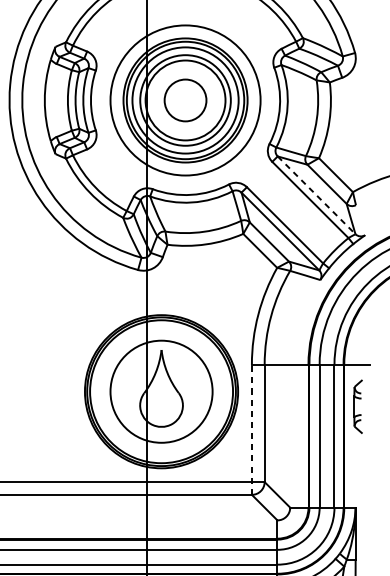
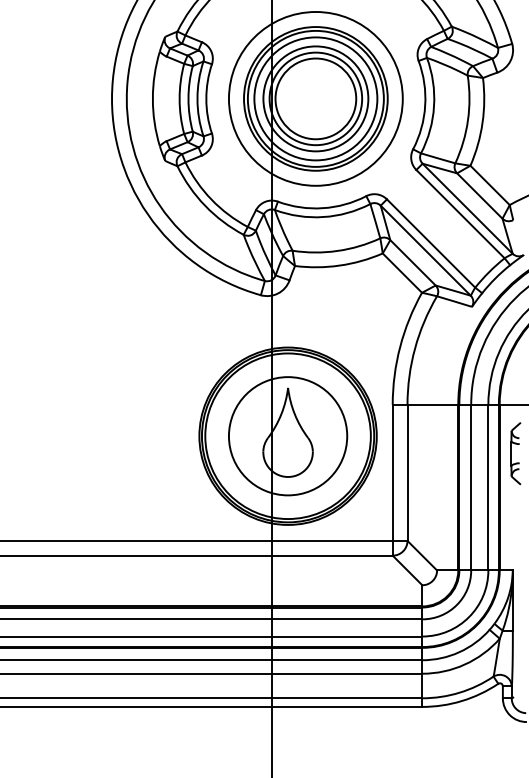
circle: (185, 100) -> (315, 98), size x1.67
line: (316, 195) -> (467, 208), dashed -> solid
line: (251, 429) -> (392, 479), dashed -> solid

